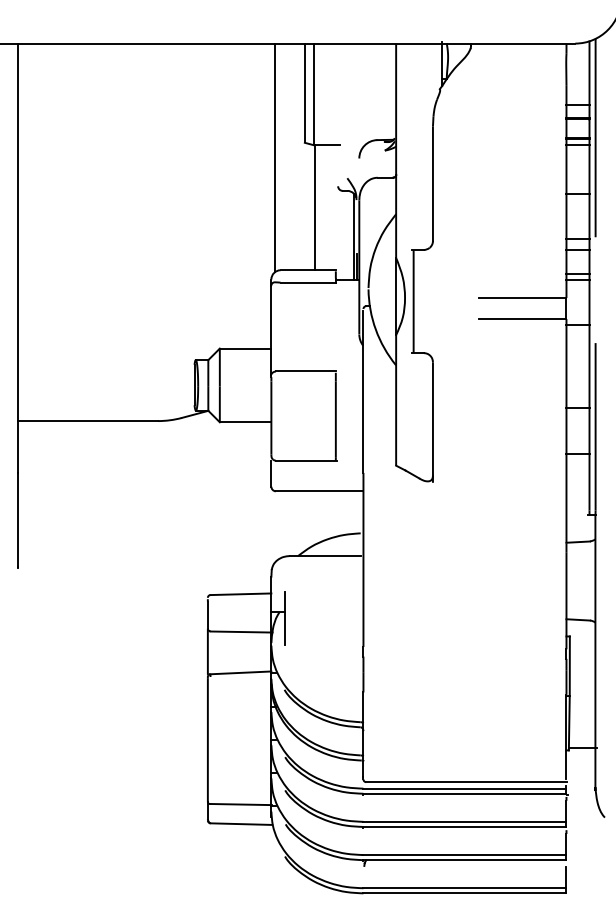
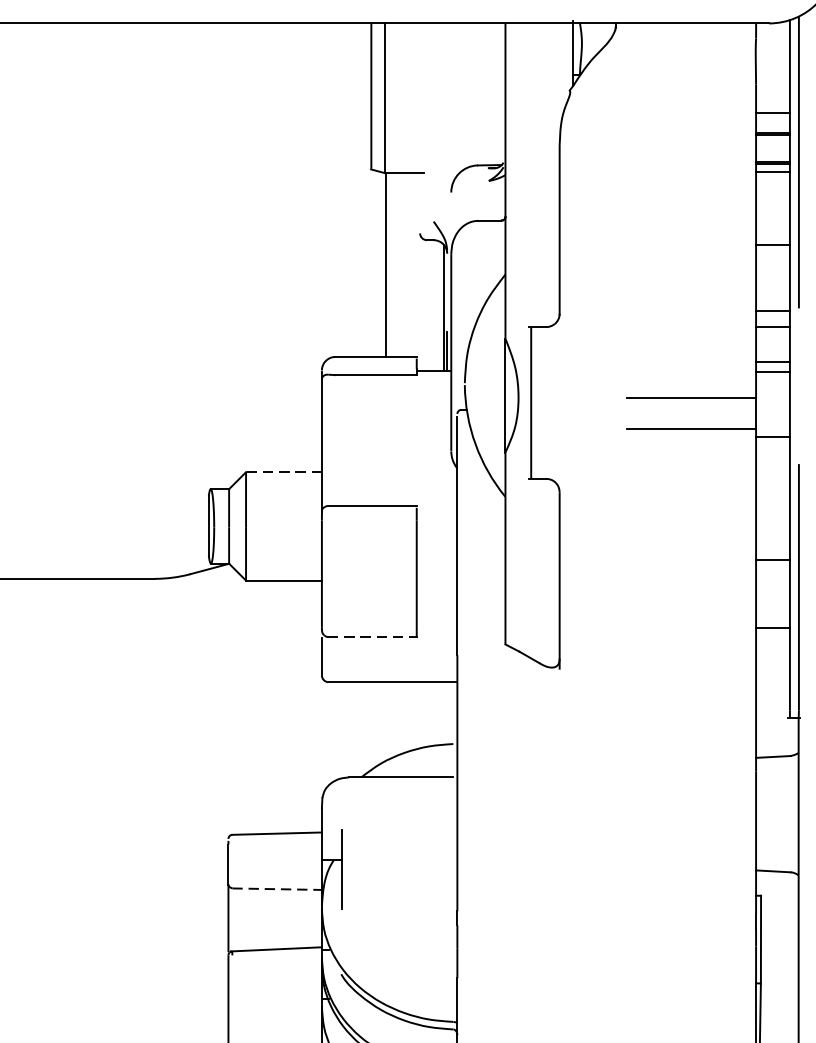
line: (274, 157) -> (326, 191), removed
line: (245, 348) -> (283, 472), solid -> dashed
line: (306, 460) -> (373, 636), solid -> dashed
line: (241, 632) -> (277, 889), solid -> dashed

